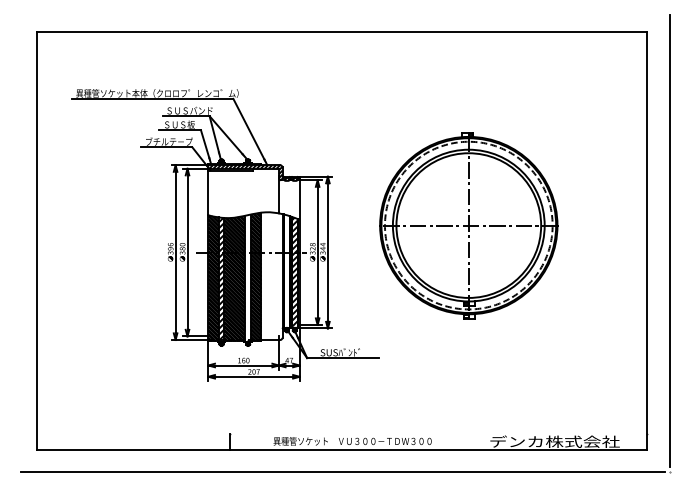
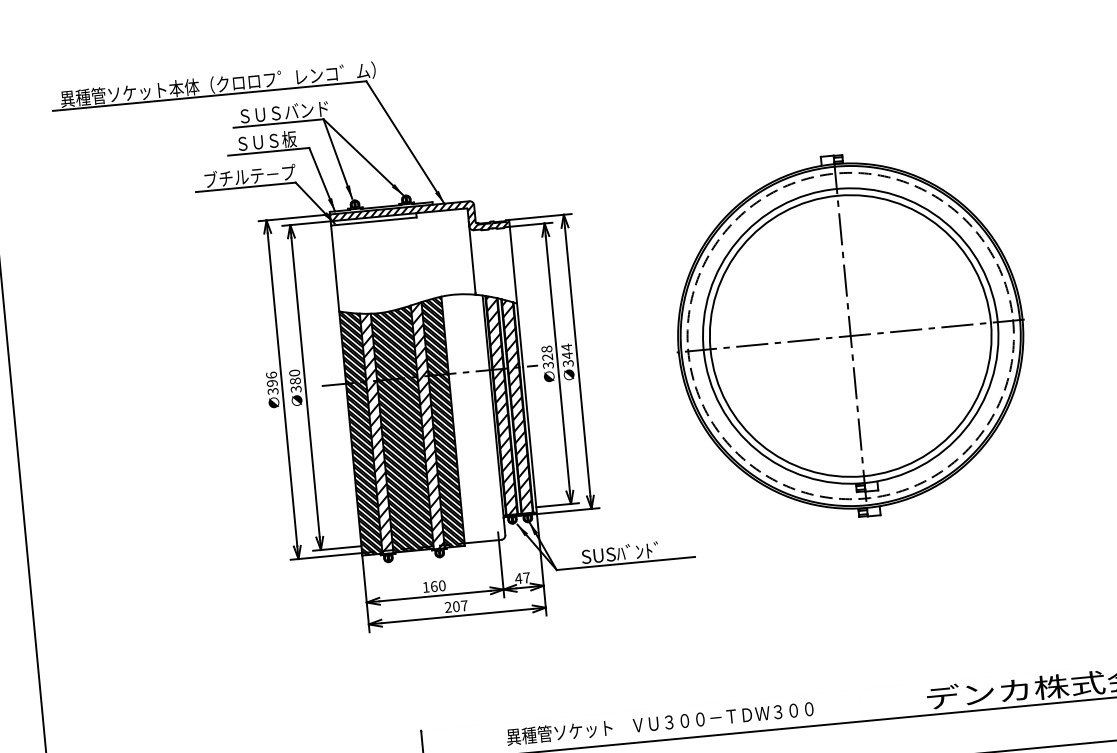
part: (468, 225) -> (850, 335), moved
hatch: (286, 270) -> (500, 404), added
hatch: (247, 277) -> (426, 424), added

